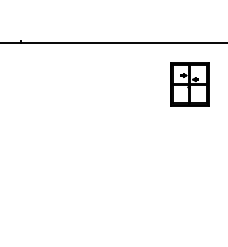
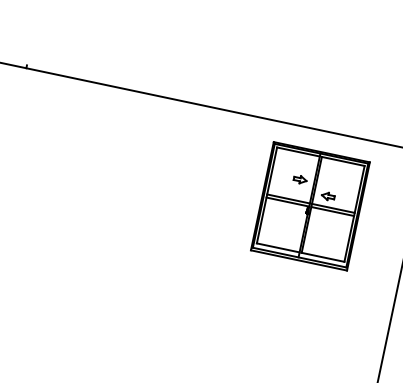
part: (189, 84) -> (310, 205), size x1.43

